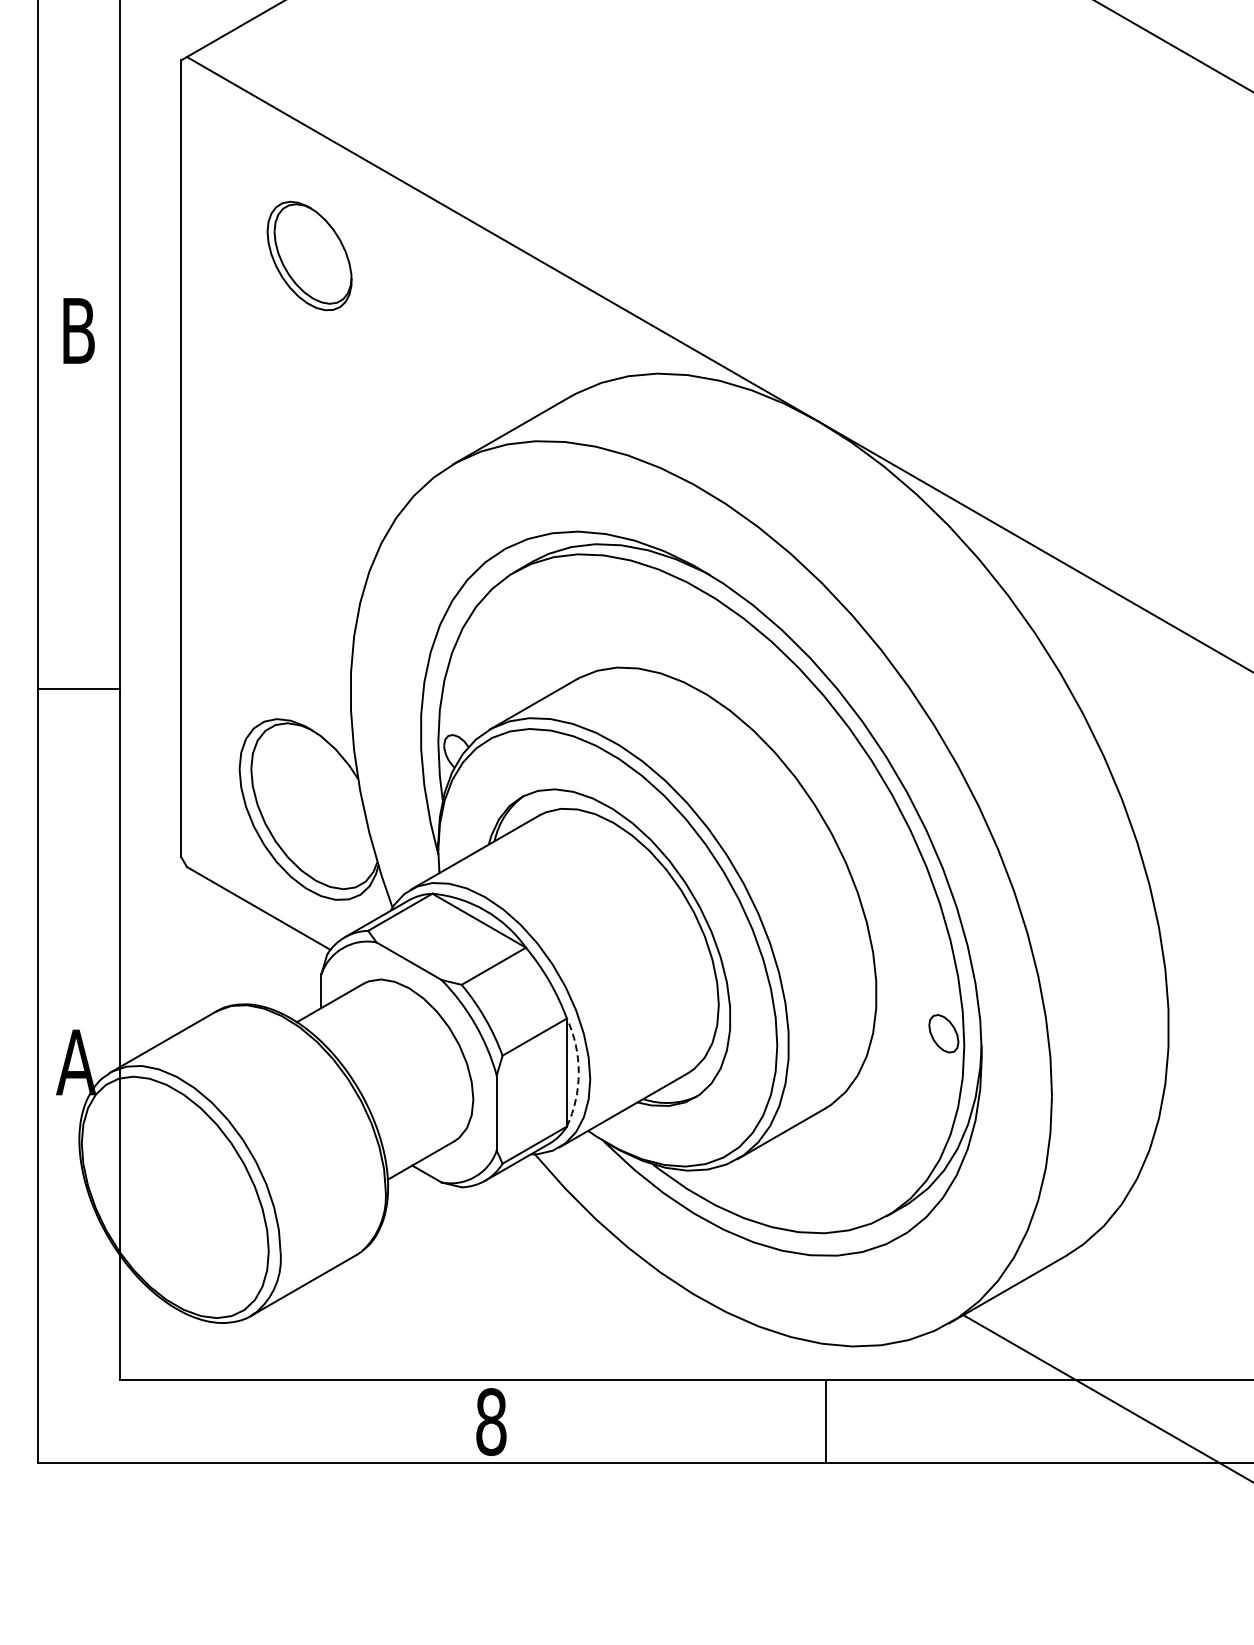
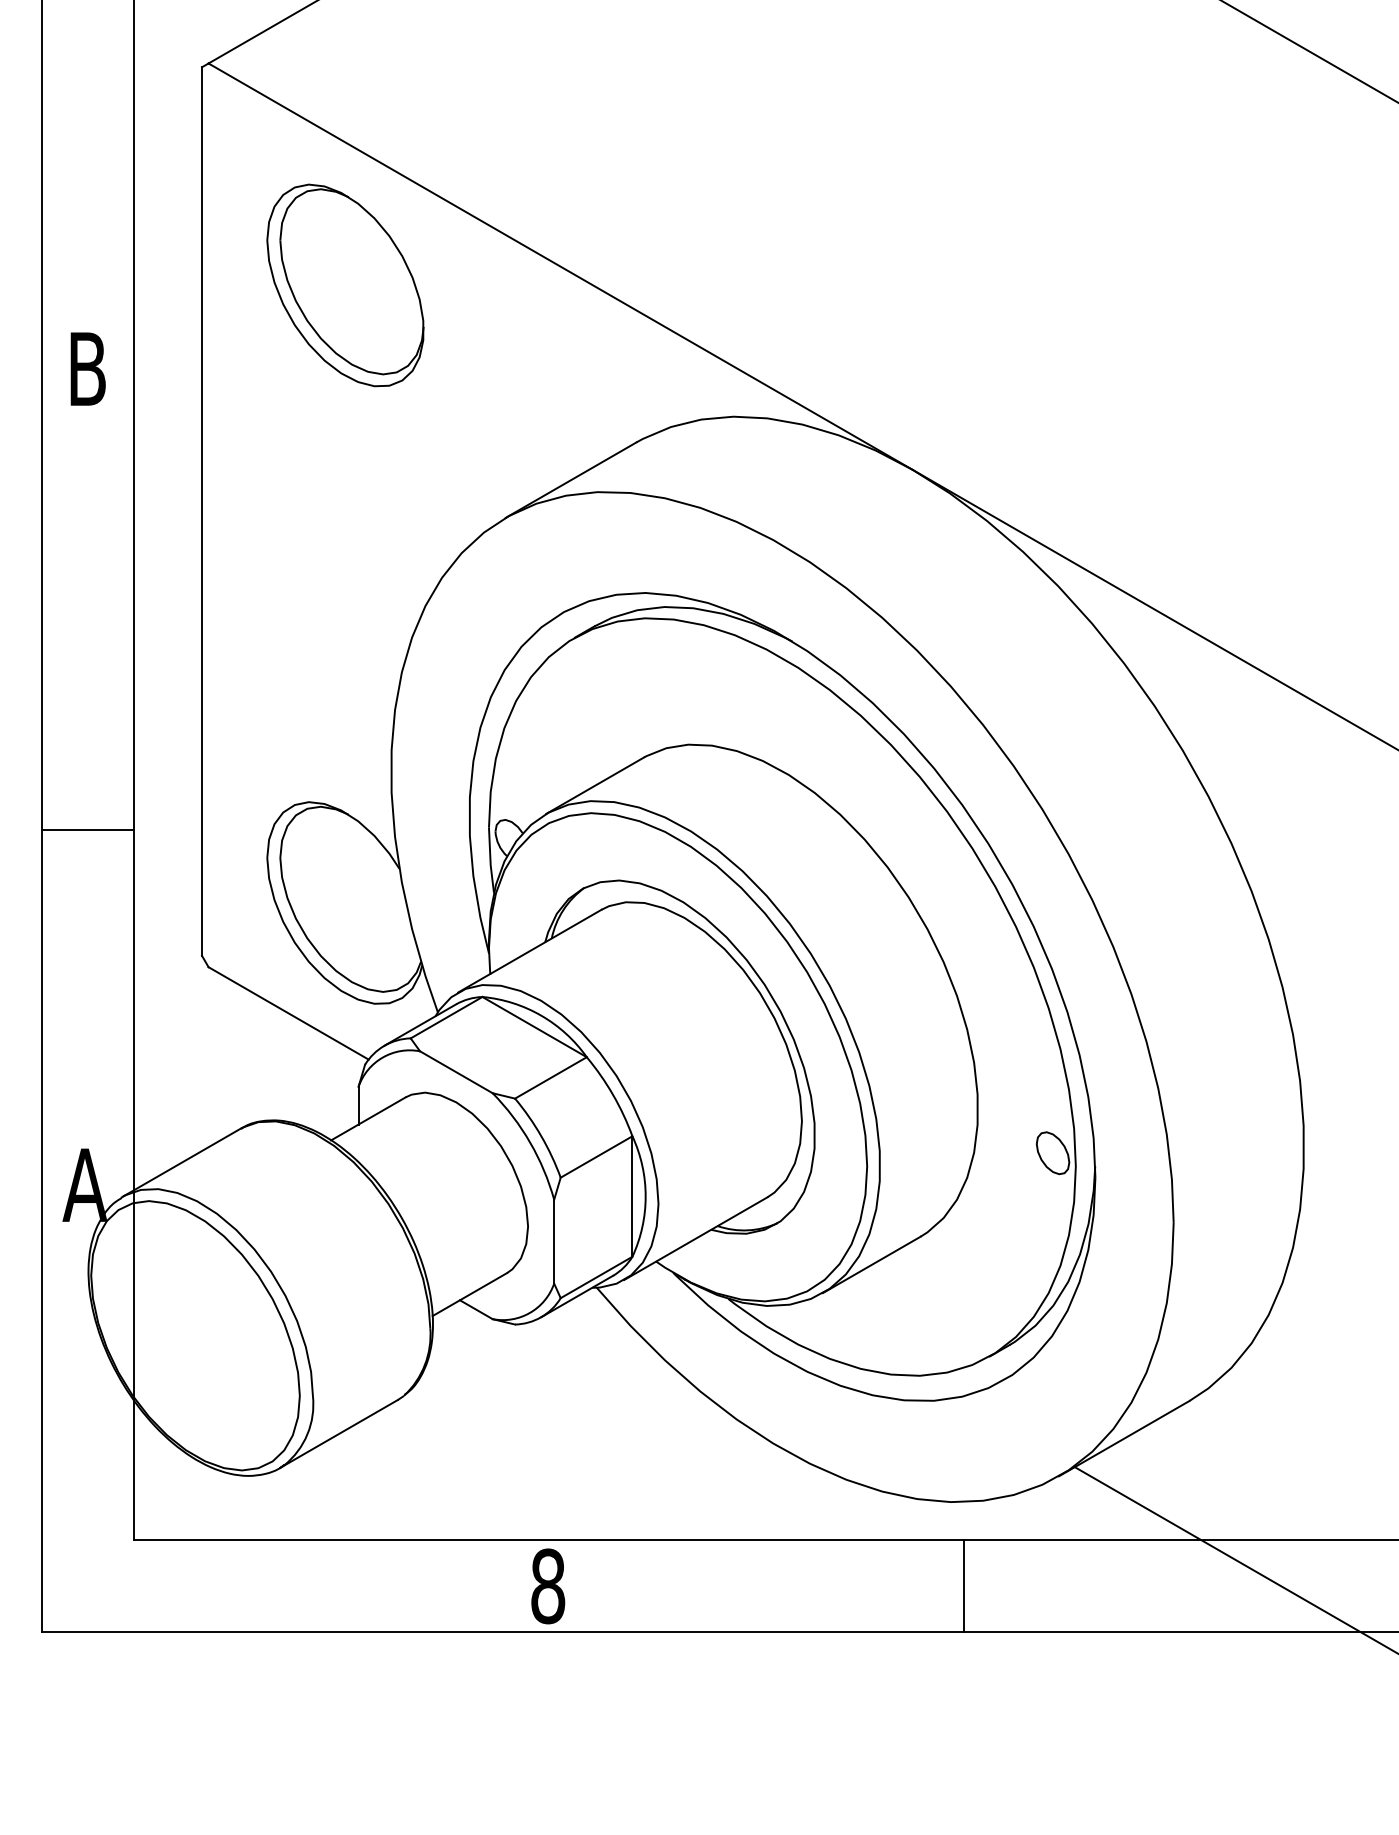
part: (309, 255) -> (345, 284), size x1.67
line: (78, 688) -> (87, 829), moved
arc: (578, 1072) -> (645, 1196), dashed -> solid
line: (826, 1421) -> (964, 1585), moved

